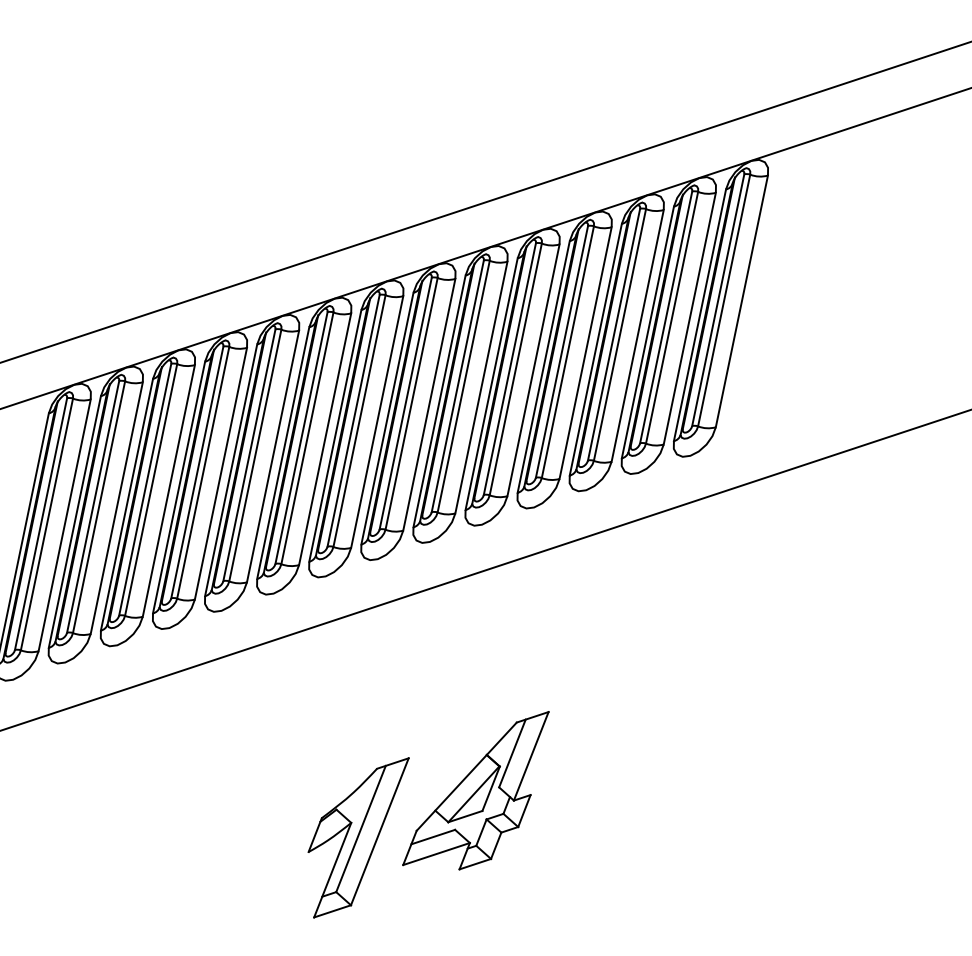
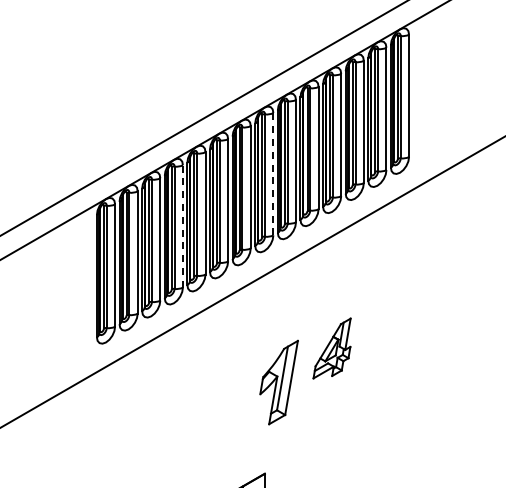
line: (429, 403) -> (273, 173), solid -> dashed
line: (220, 471) -> (182, 225), solid -> dashed
part: (474, 788) -> (331, 348), size x0.7

